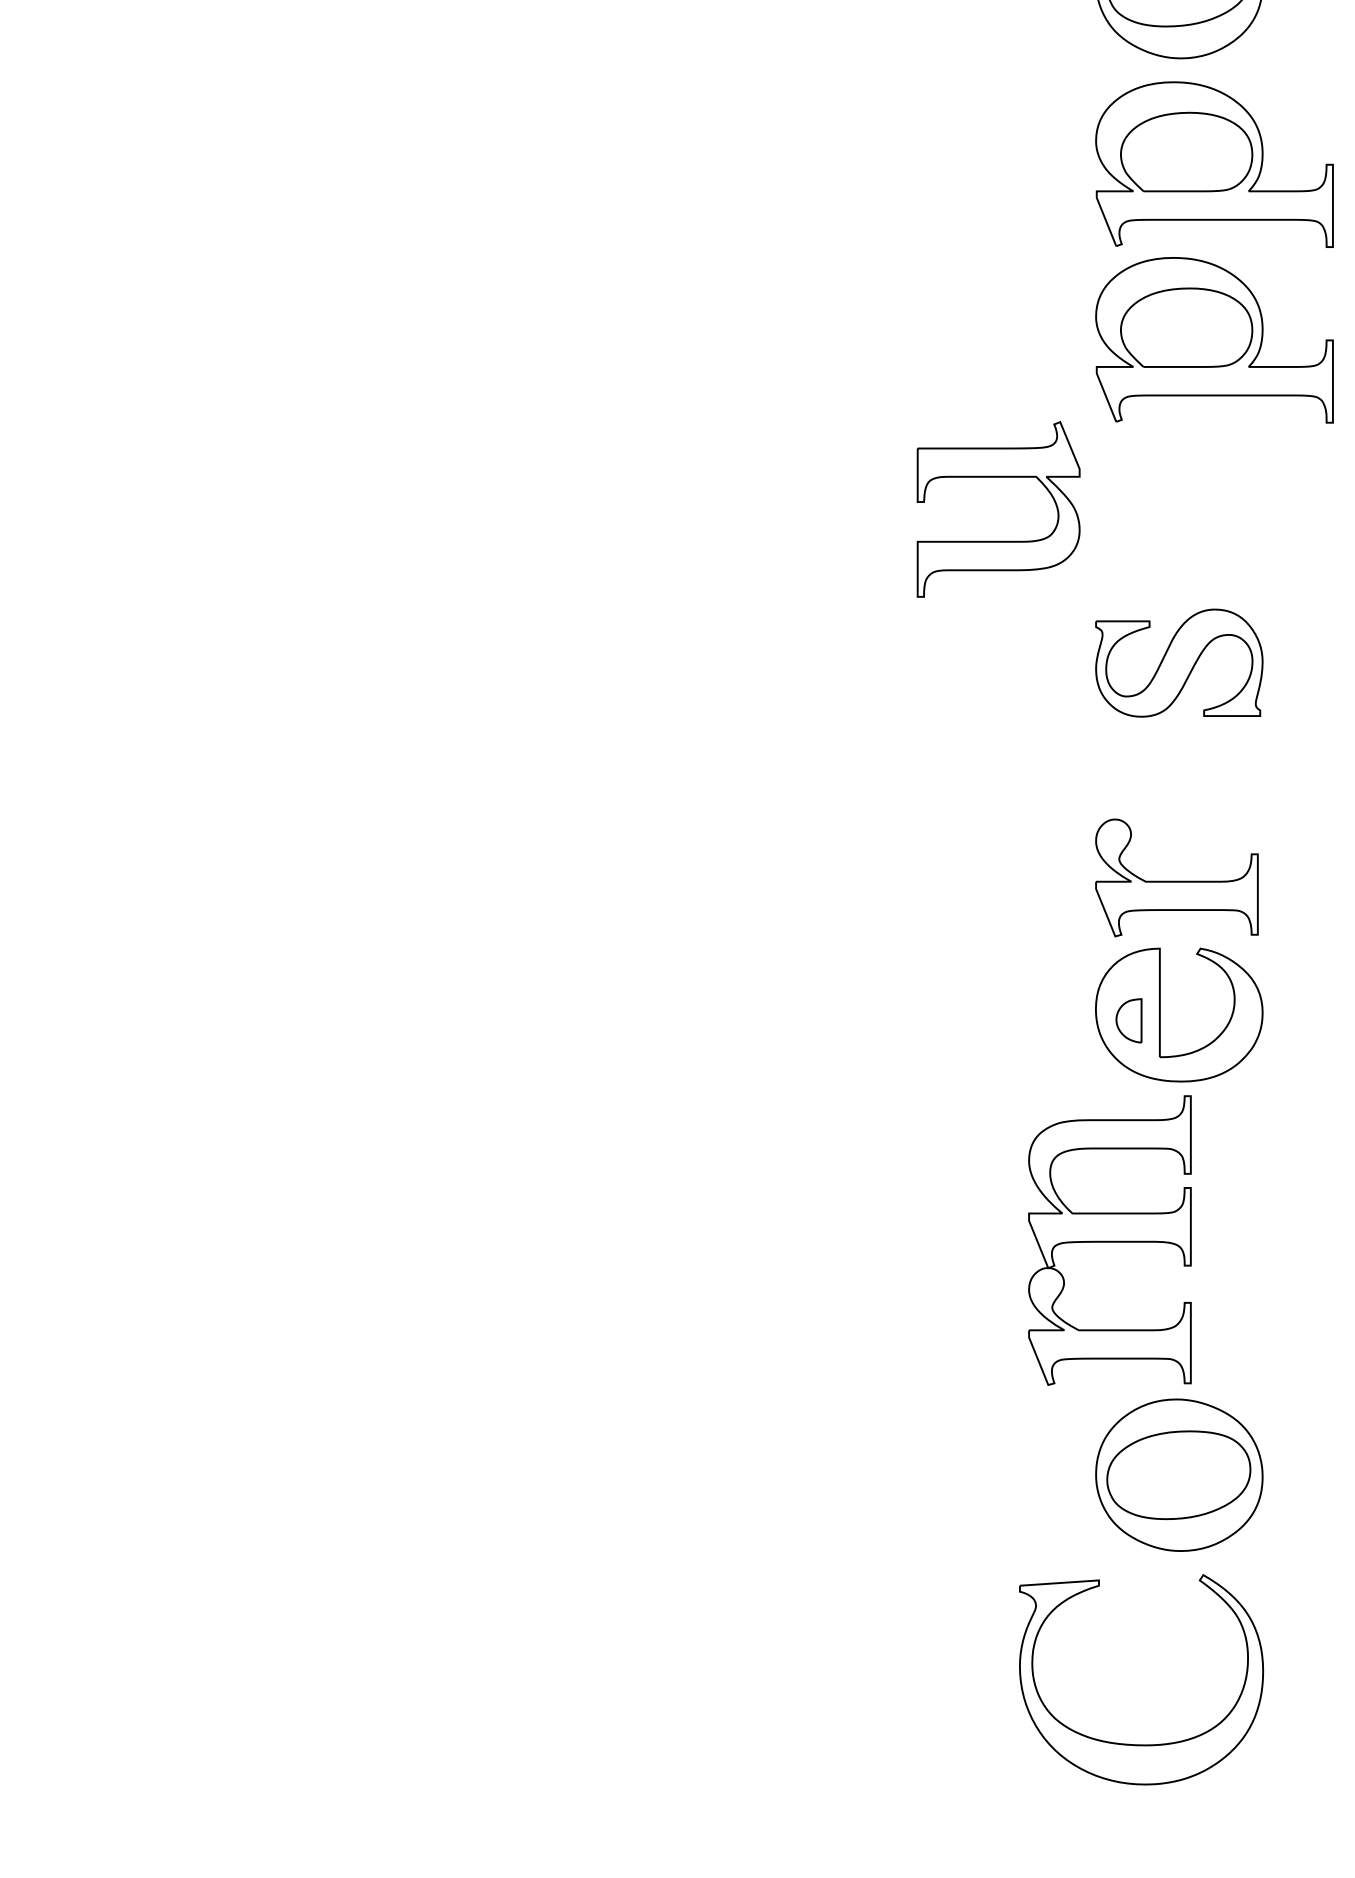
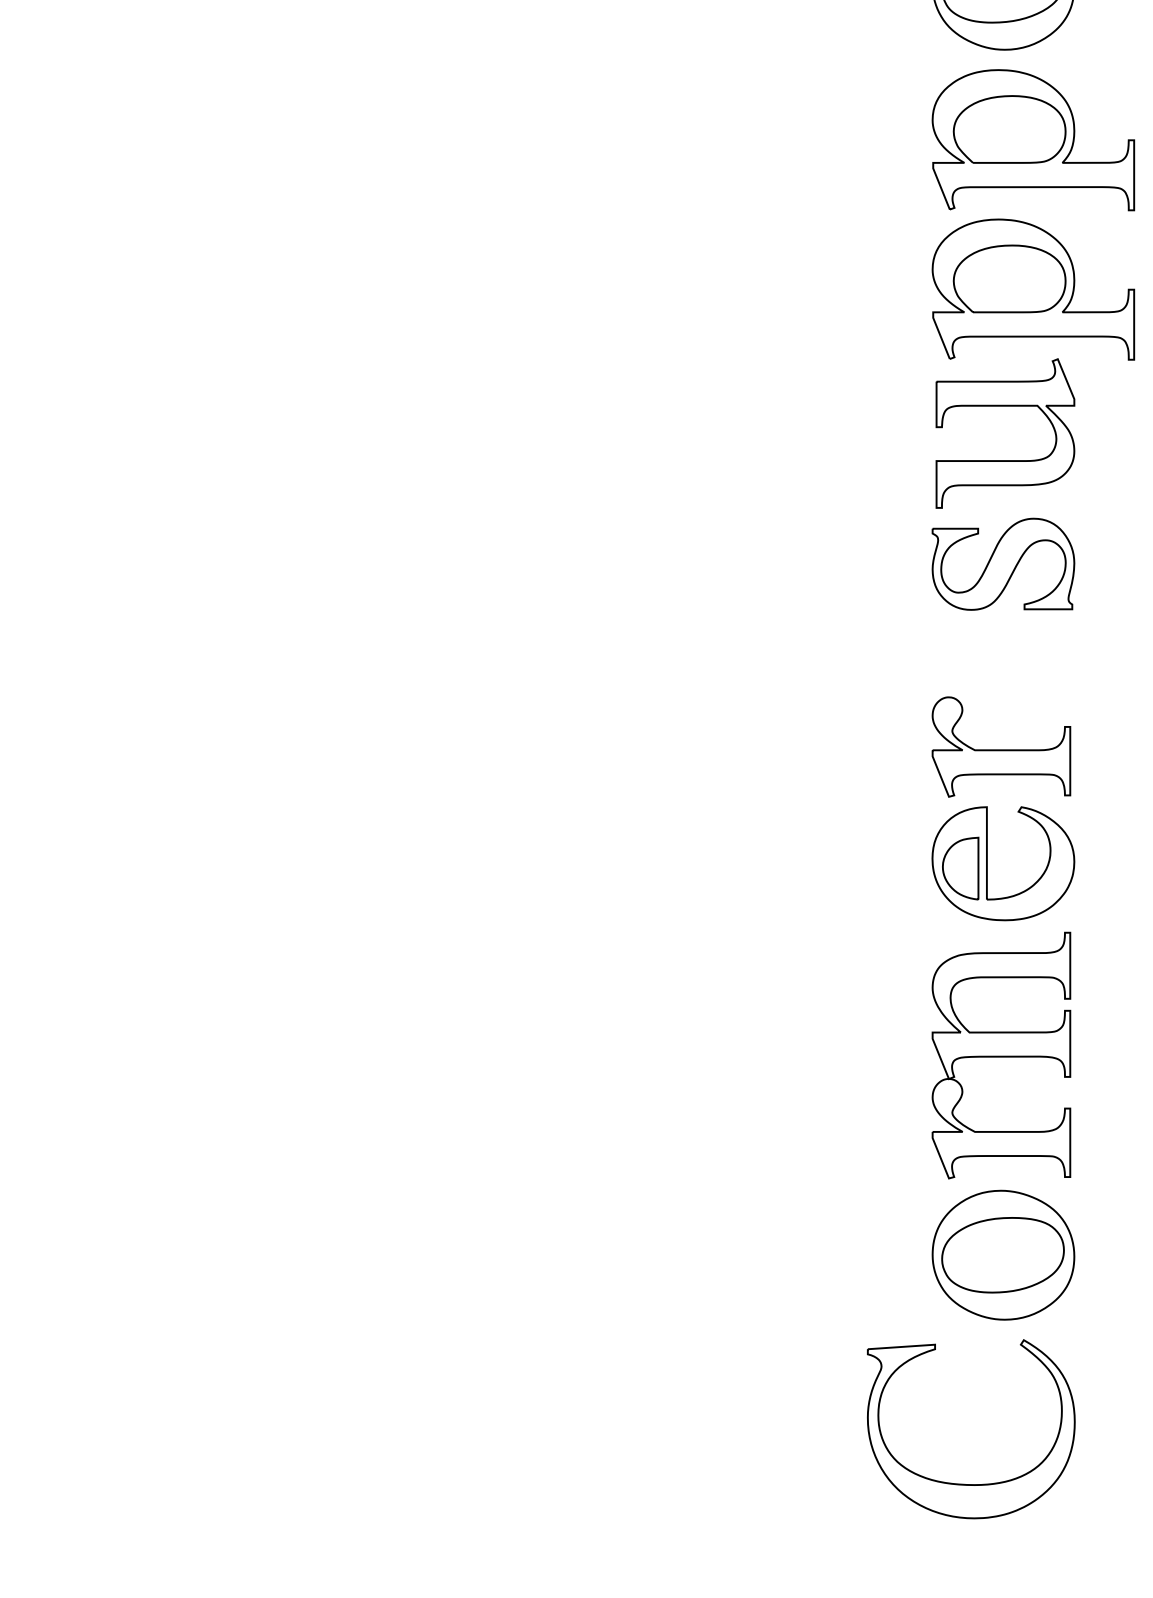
part: (998, 540) -> (1005, 459), moved
part: (1128, 1020) -> (960, 868), size x1.67
part: (1109, 1240) -> (1001, 1055), moved

